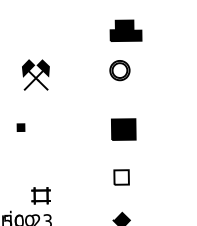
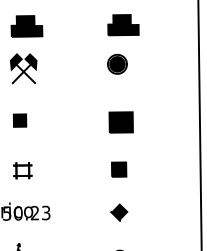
part: (27, 32) -> (26, 26), added
fill: (119, 70) -> (117, 64), added
part: (35, 74) -> (23, 68), moved
part: (20, 127) -> (19, 120), size x1.67
fill: (120, 177) -> (118, 169), added
part: (40, 195) -> (22, 170), moved

